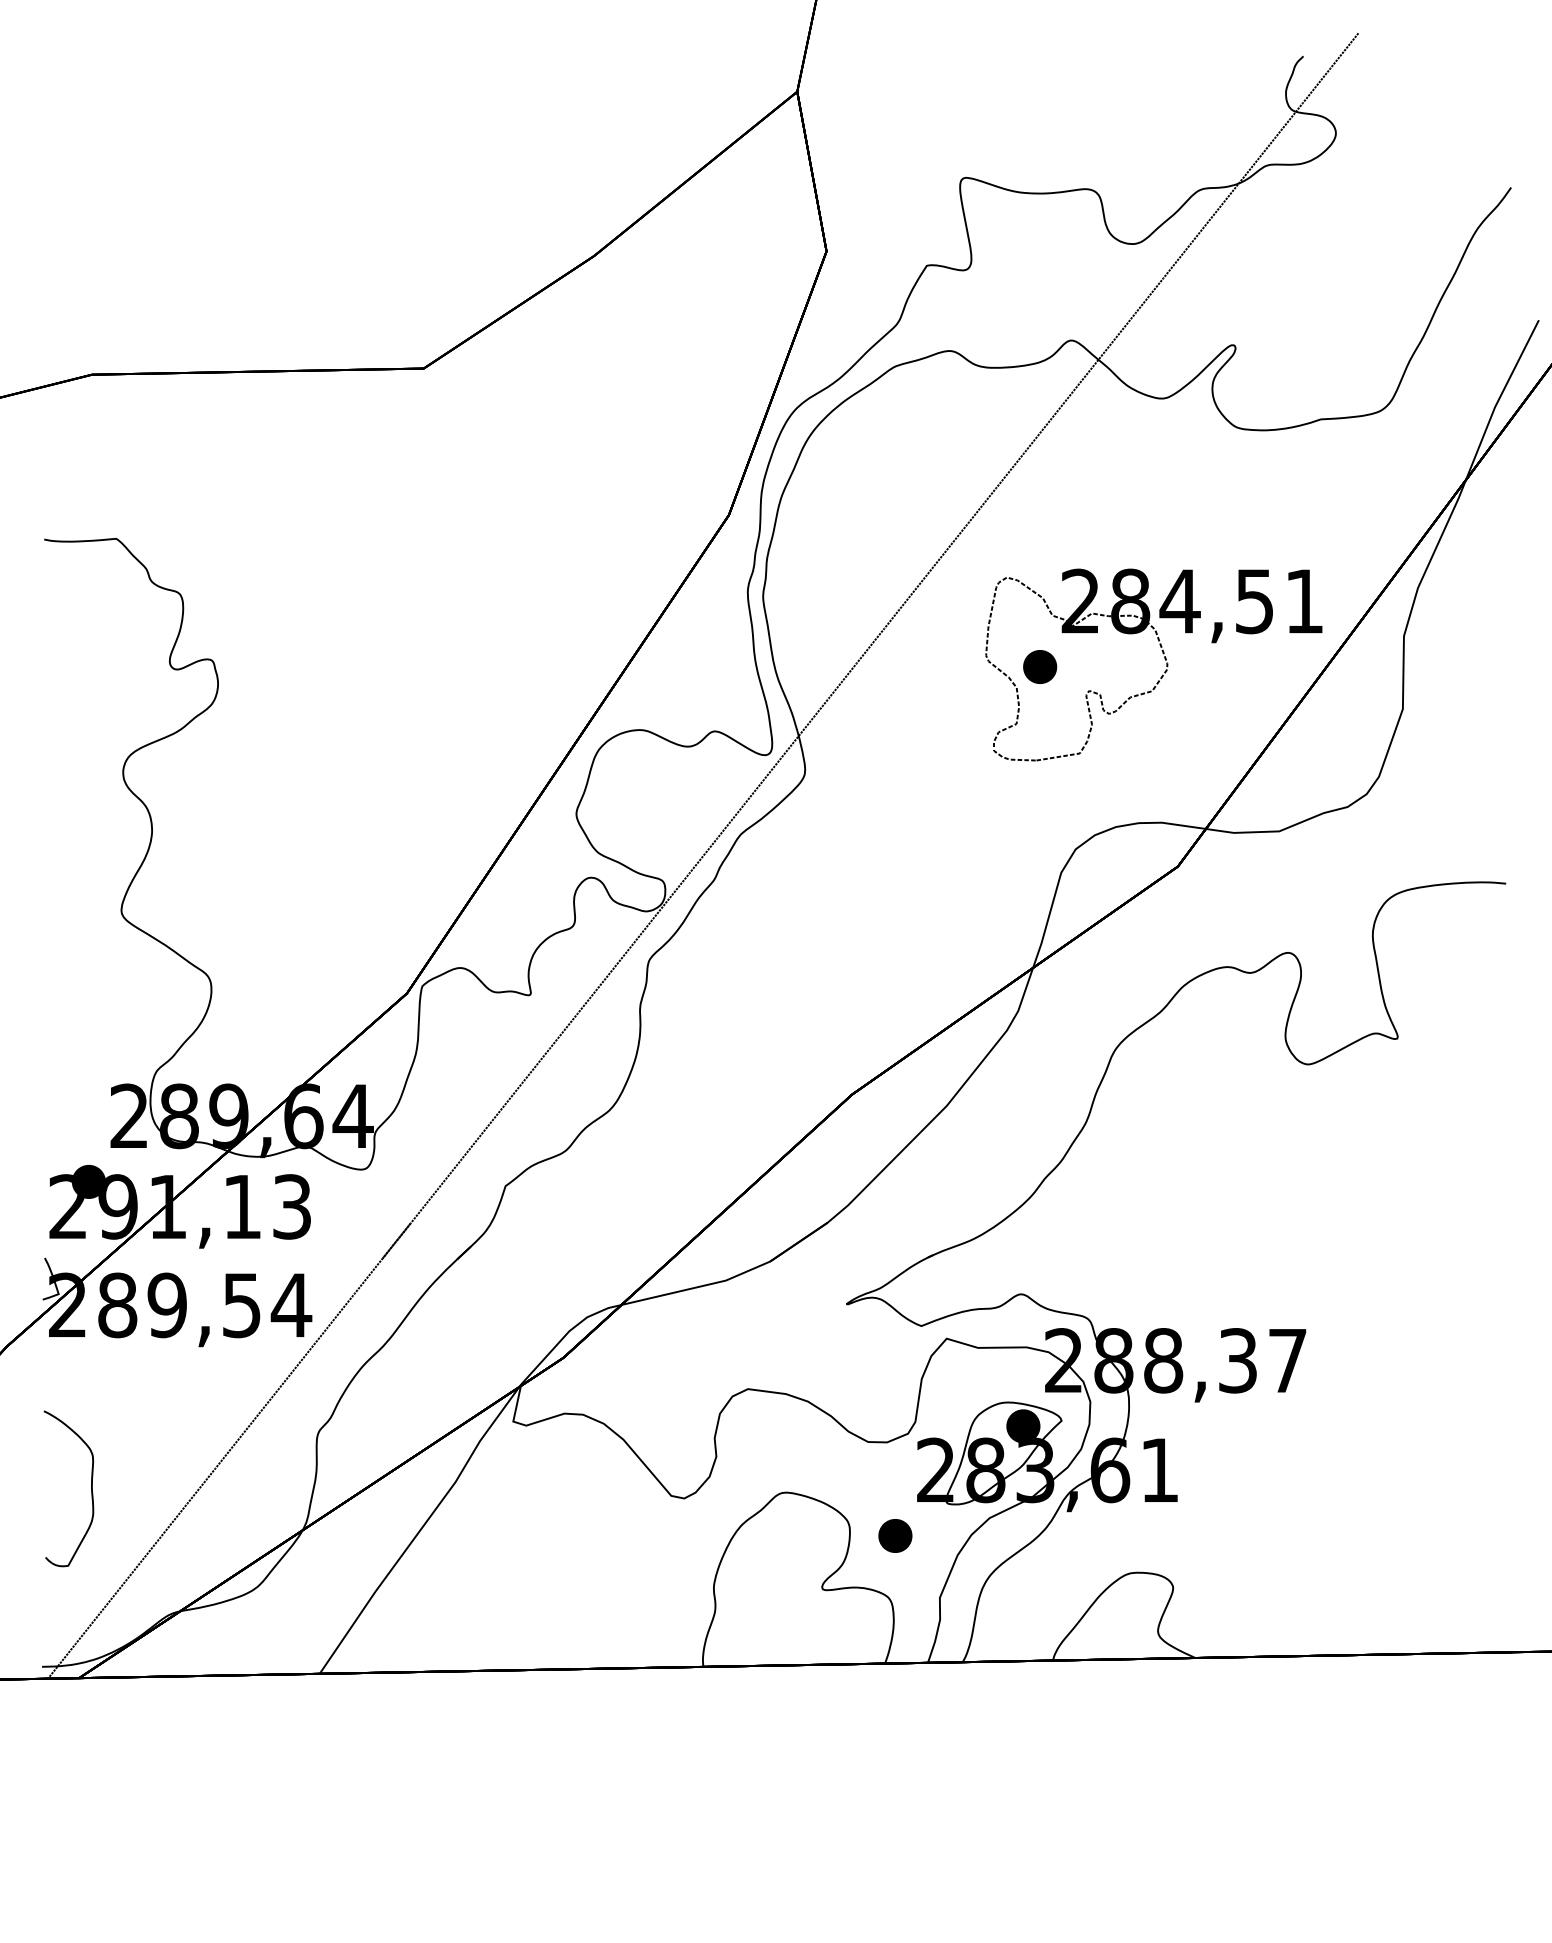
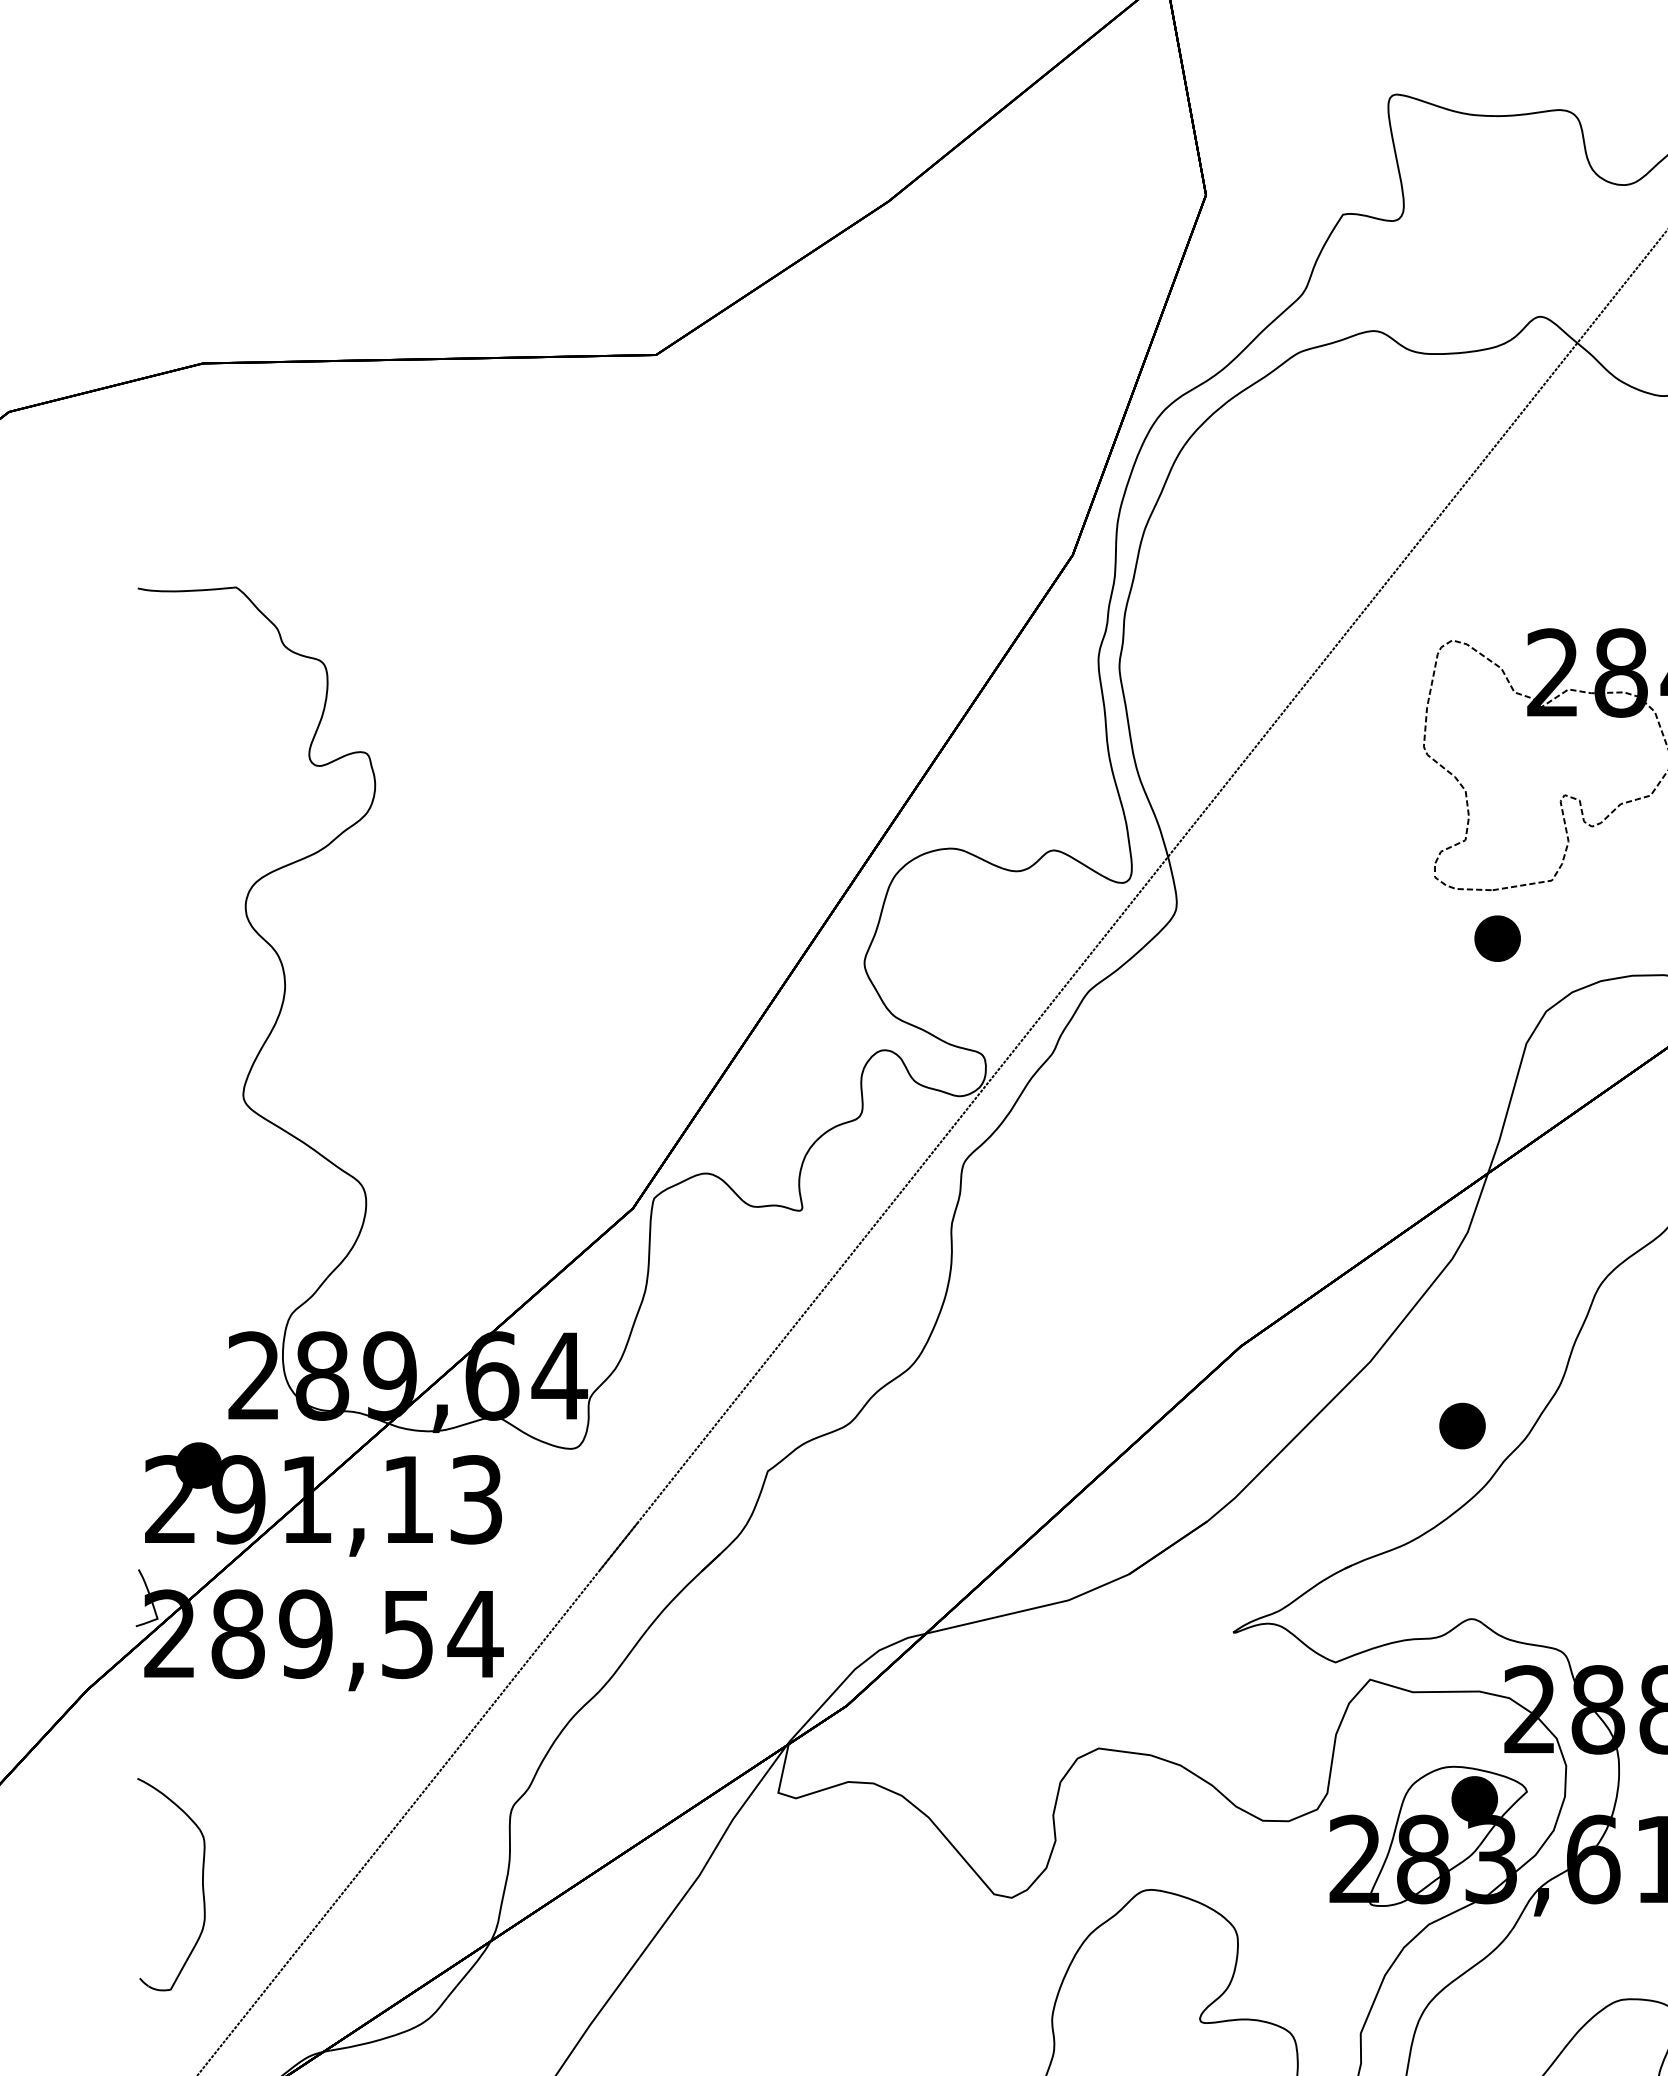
part: (1040, 666) -> (1498, 937), moved
part: (895, 1535) -> (1462, 1425), moved

